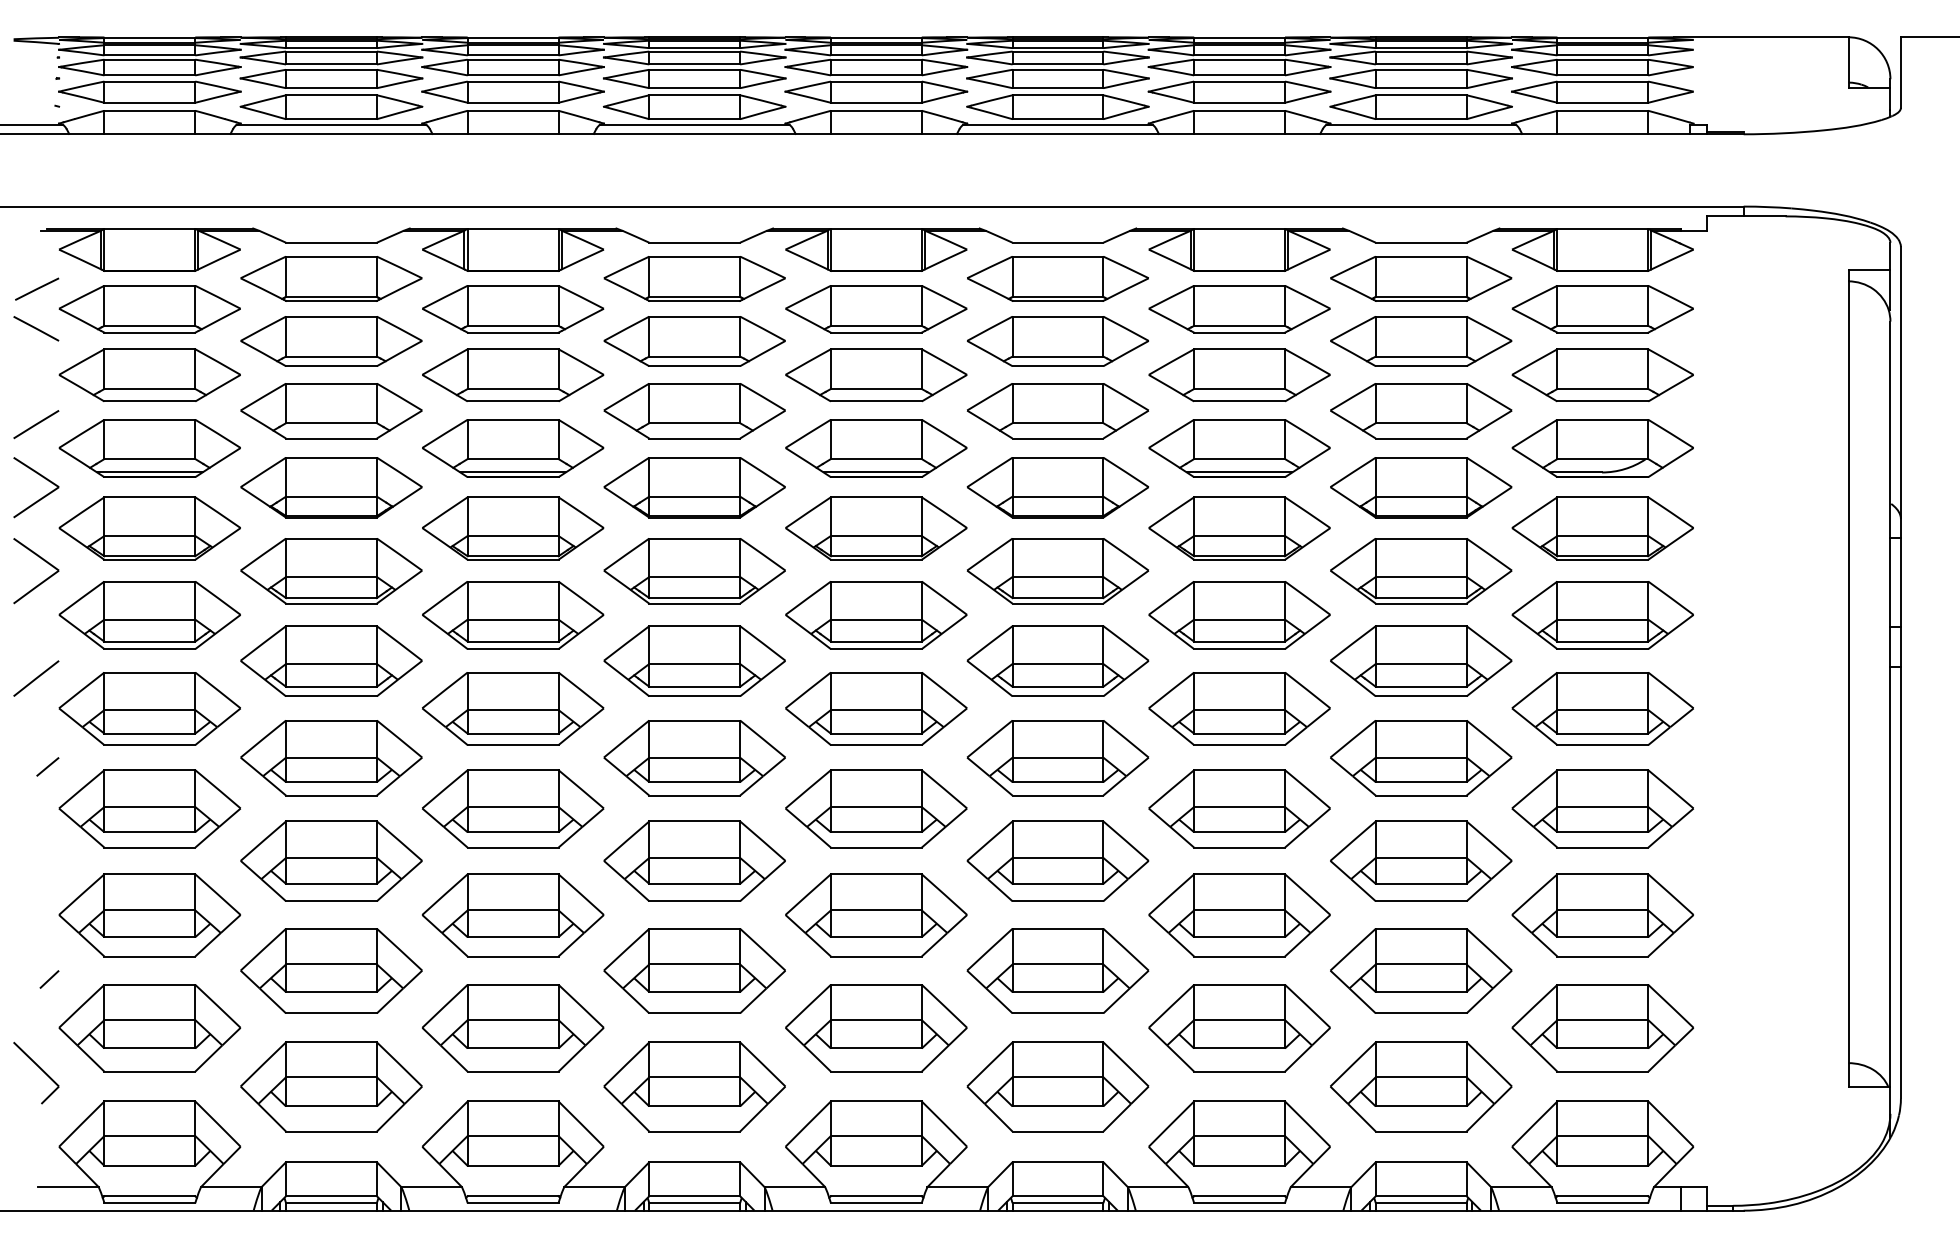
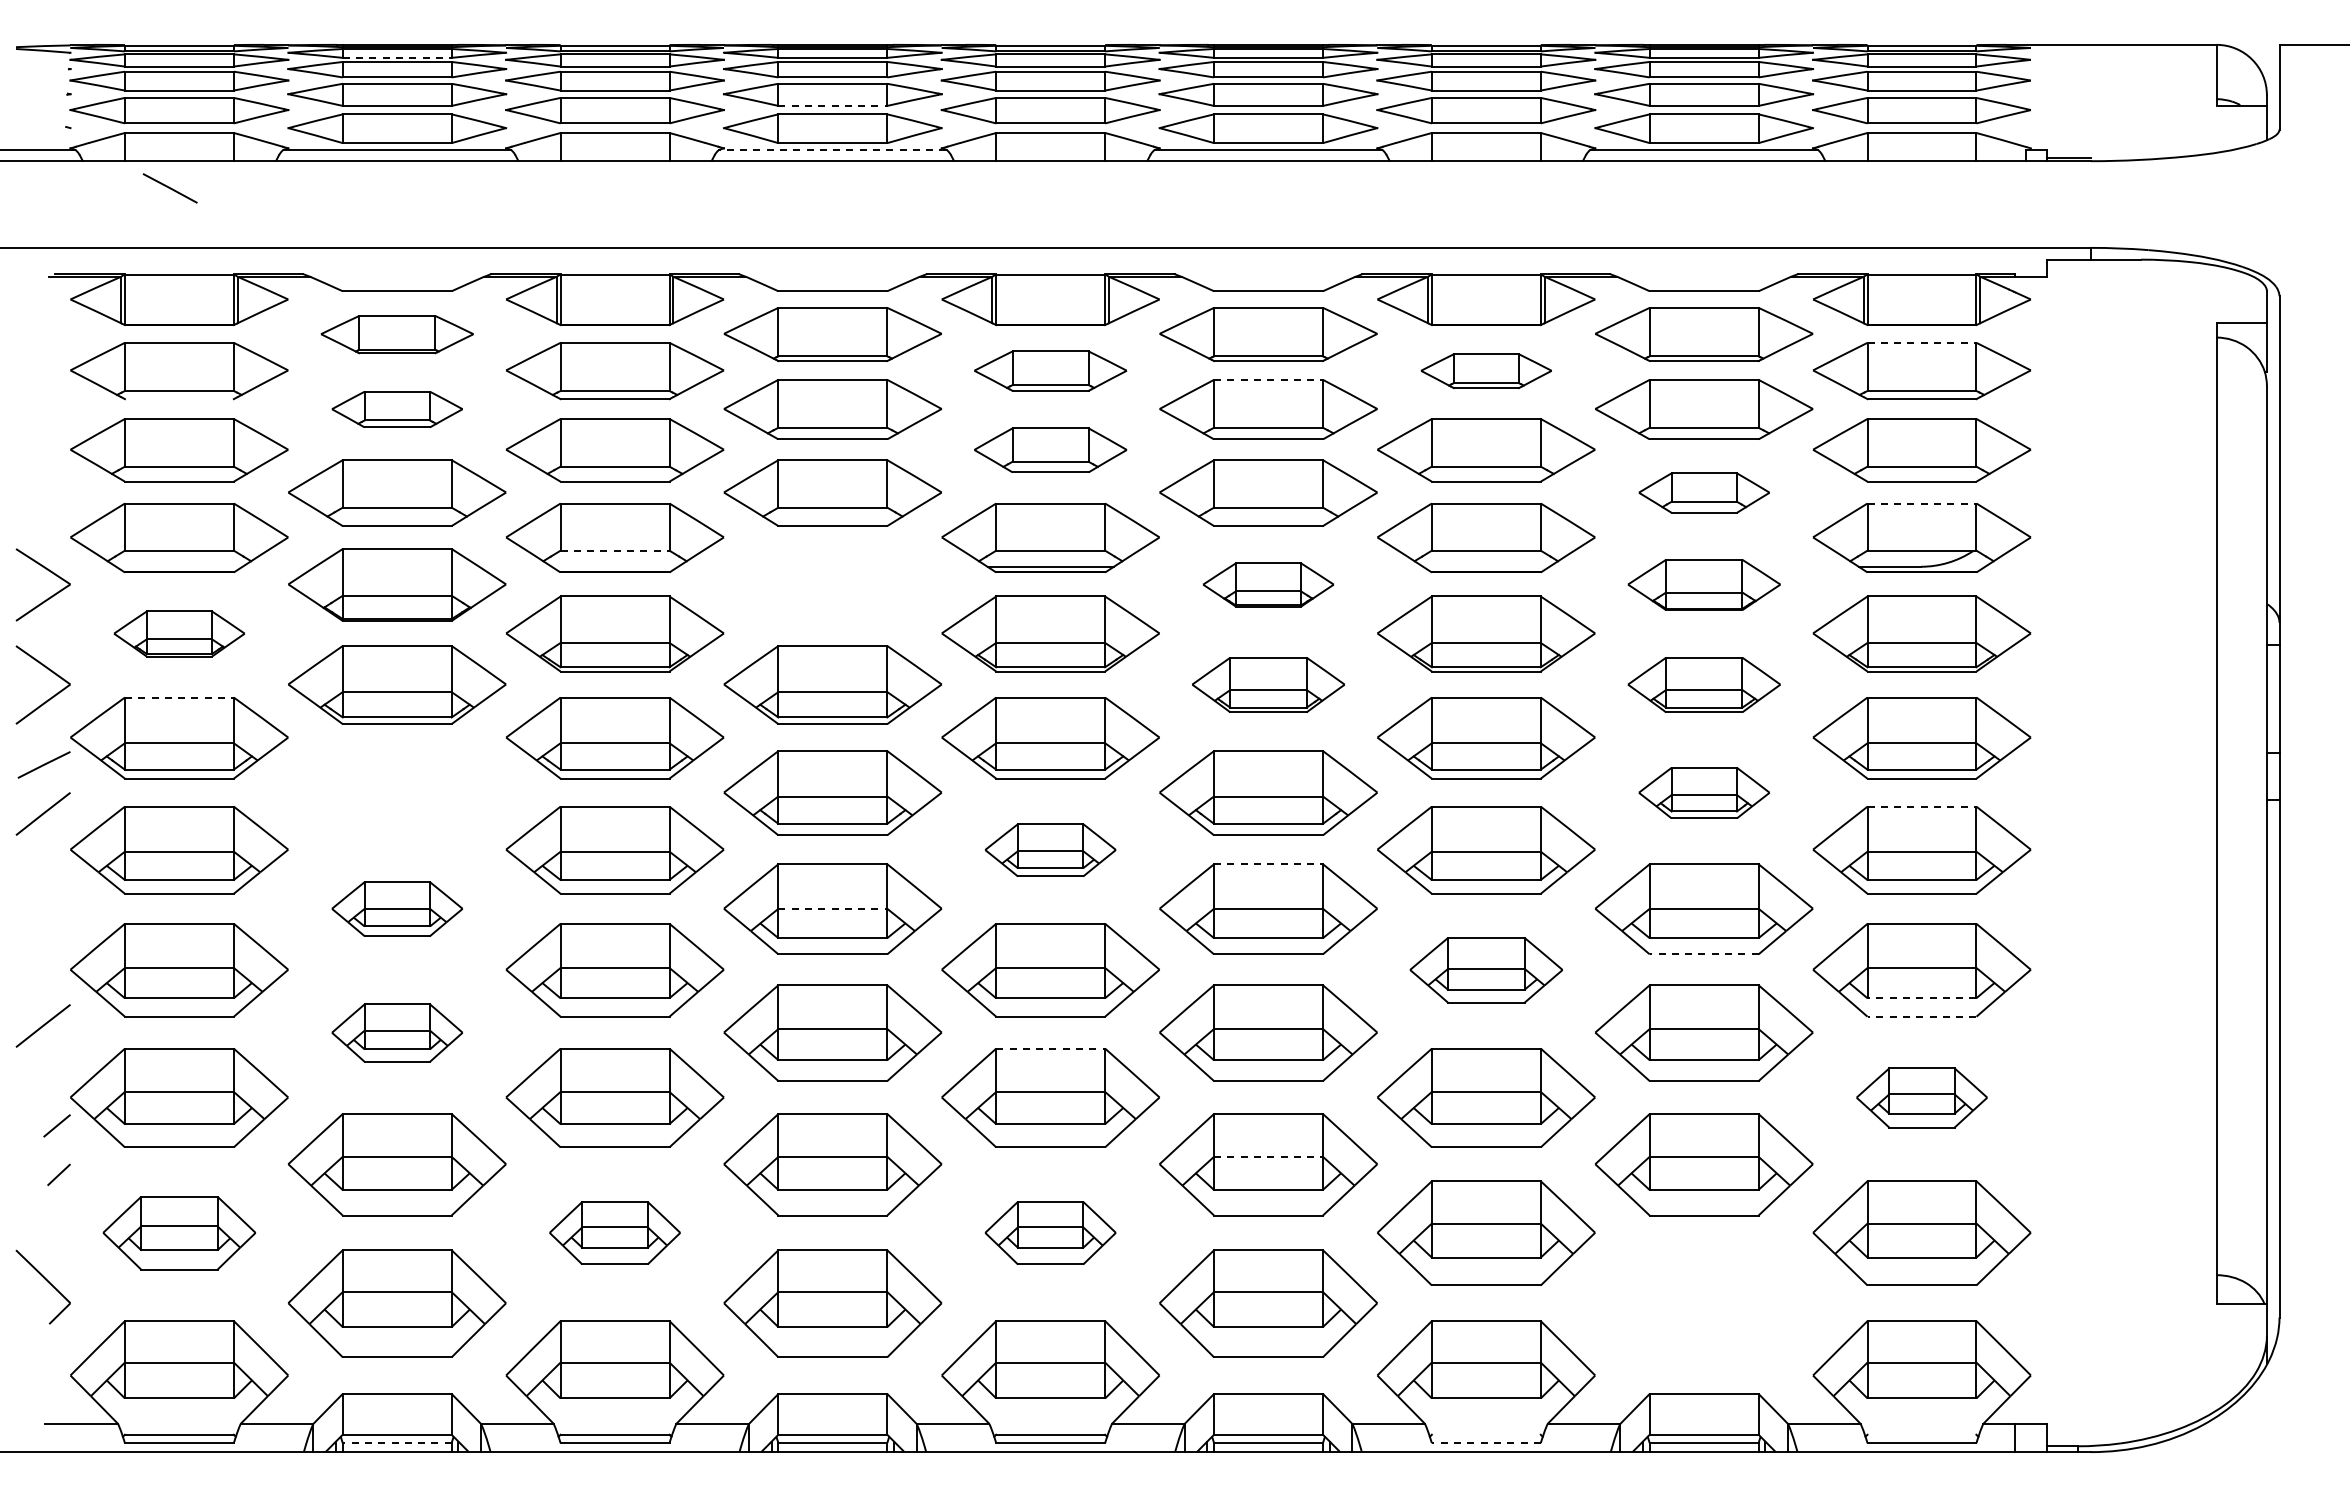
line: (331, 47) -> (397, 57), solid -> dashed
line: (695, 87) -> (833, 105), solid -> dashed
line: (694, 124) -> (832, 149), solid -> dashed
part: (331, 278) -> (397, 334), size x0.7
line: (1603, 285) -> (1922, 342), solid -> dashed
line: (36, 288) -> (43, 764), moved
part: (876, 309) -> (1050, 371), size x0.7
part: (1239, 309) -> (1486, 371), size x0.6
line: (1058, 316) -> (1269, 379), solid -> dashed
line: (35, 328) -> (169, 188), moved
line: (149, 333) -> (178, 399), removed
part: (331, 341) -> (397, 409), size x0.6
part: (876, 375) -> (1050, 450), size x0.7
part: (1421, 410) -> (1704, 492), size x0.6
line: (1603, 419) -> (1922, 503), solid -> dashed
line: (35, 424) -> (42, 509), removed
line: (513, 458) -> (615, 550), solid -> dashed
line: (149, 472) -> (179, 566), removed
line: (512, 472) -> (614, 566), removed
line: (1239, 472) -> (1486, 566), removed
part: (694, 487) -> (832, 584), removed
part: (1057, 487) -> (1268, 584), size x0.6
part: (1421, 487) -> (1704, 584), size x0.7
part: (149, 528) -> (179, 633), size x0.6
part: (1057, 570) -> (1268, 684), size x0.7
part: (1421, 570) -> (1704, 684), size x0.7
line: (149, 581) -> (179, 697), solid -> dashed
part: (331, 660) -> (397, 792), removed
part: (1421, 660) -> (1704, 792), size x0.6
line: (1603, 672) -> (1922, 806), solid -> dashed
part: (876, 709) -> (1050, 850), size x0.6
line: (1058, 720) -> (1269, 864), solid -> dashed
part: (331, 757) -> (397, 908), size x0.6
line: (695, 757) -> (833, 908), solid -> dashed
line: (47, 766) -> (56, 1125), moved
line: (1420, 795) -> (1703, 954), solid -> dashed
part: (1239, 809) -> (1486, 970), size x0.7
line: (1602, 832) -> (1921, 998), solid -> dashed
line: (1602, 847) -> (1921, 1016), solid -> dashed
line: (35, 854) -> (42, 1025), added
part: (331, 860) -> (397, 1032), size x0.6
line: (877, 874) -> (1051, 1048), solid -> dashed
part: (1602, 914) -> (1921, 1097), size x0.6
line: (1058, 964) -> (1269, 1156), solid -> dashed
part: (149, 1027) -> (179, 1232), size x0.7
part: (512, 1027) -> (614, 1232), size x0.6
part: (876, 1027) -> (1050, 1232), size x0.6
part: (1420, 1086) -> (1703, 1303), removed
line: (1238, 1195) -> (1485, 1434), removed
line: (1602, 1195) -> (1921, 1434), removed
line: (330, 1203) -> (396, 1443), solid -> dashed
line: (1238, 1203) -> (1485, 1443), solid -> dashed

